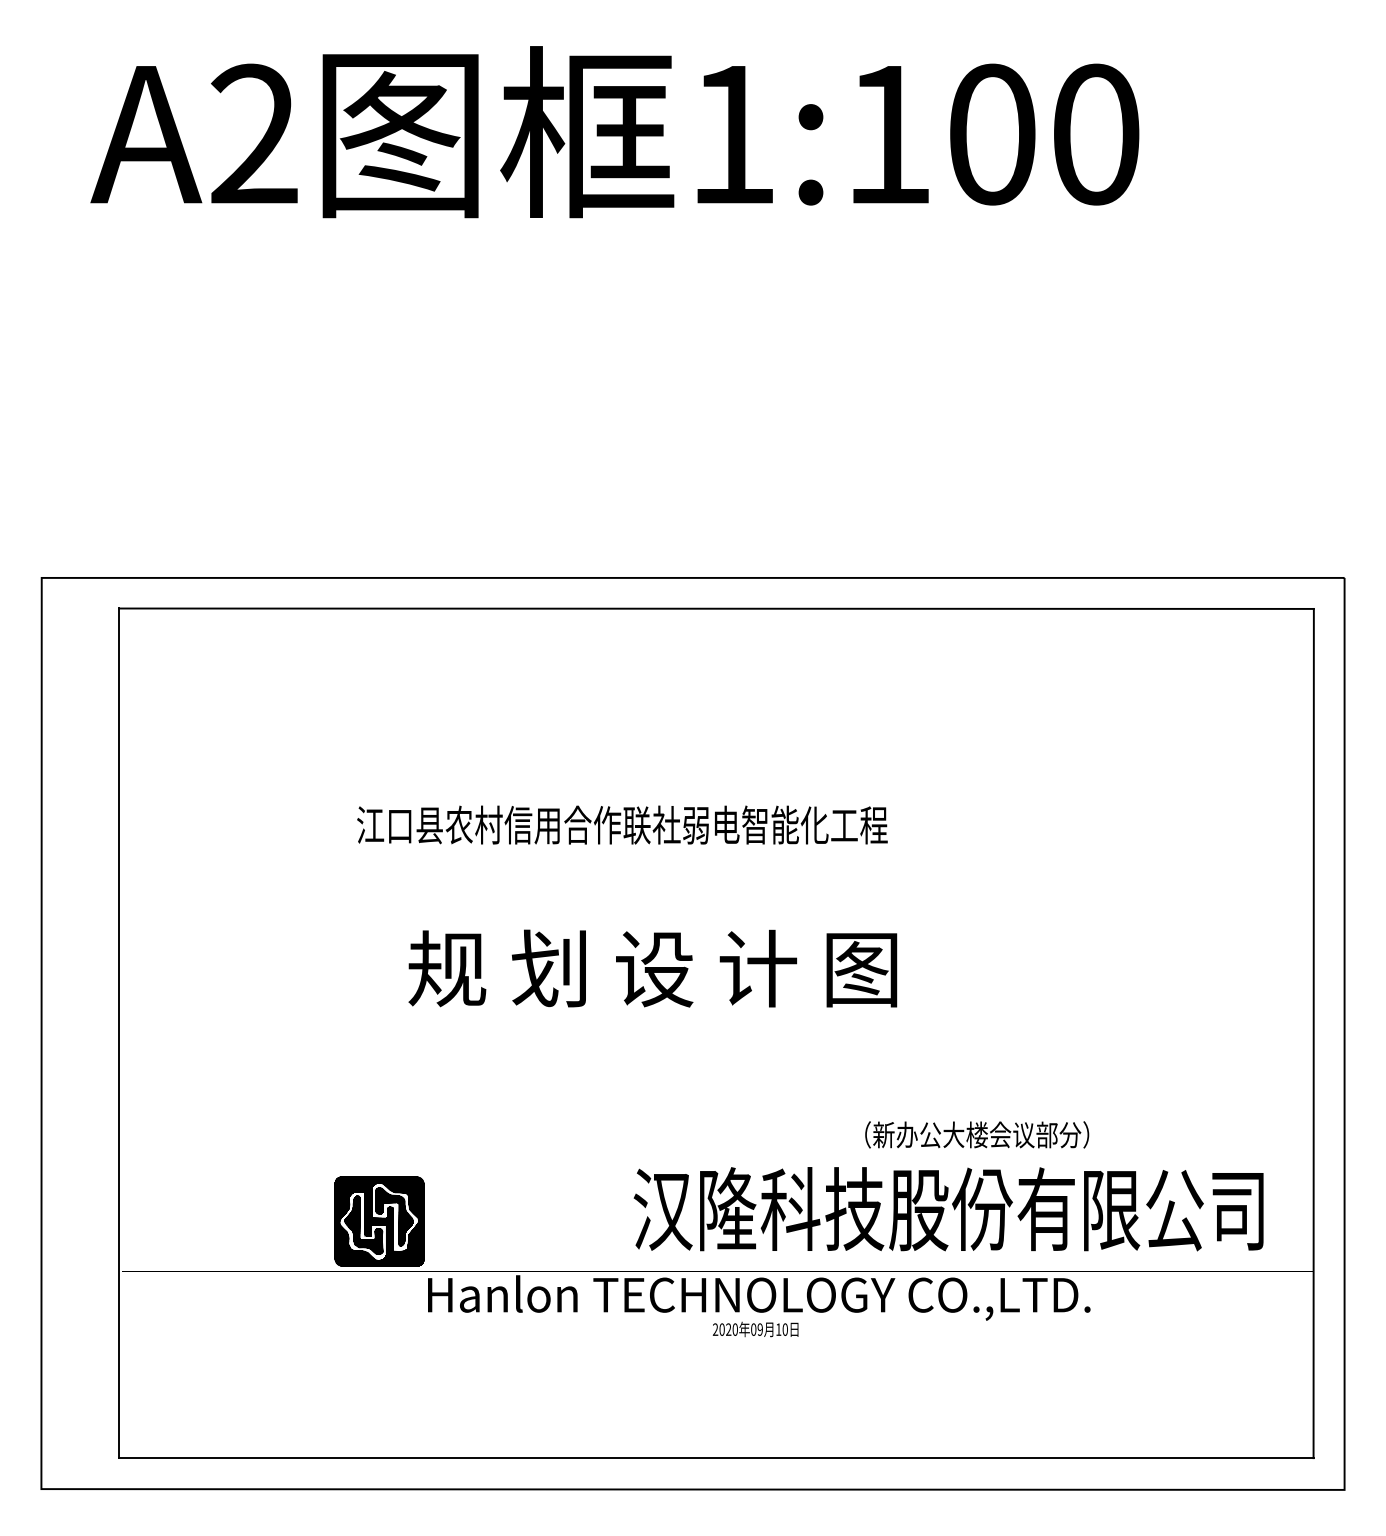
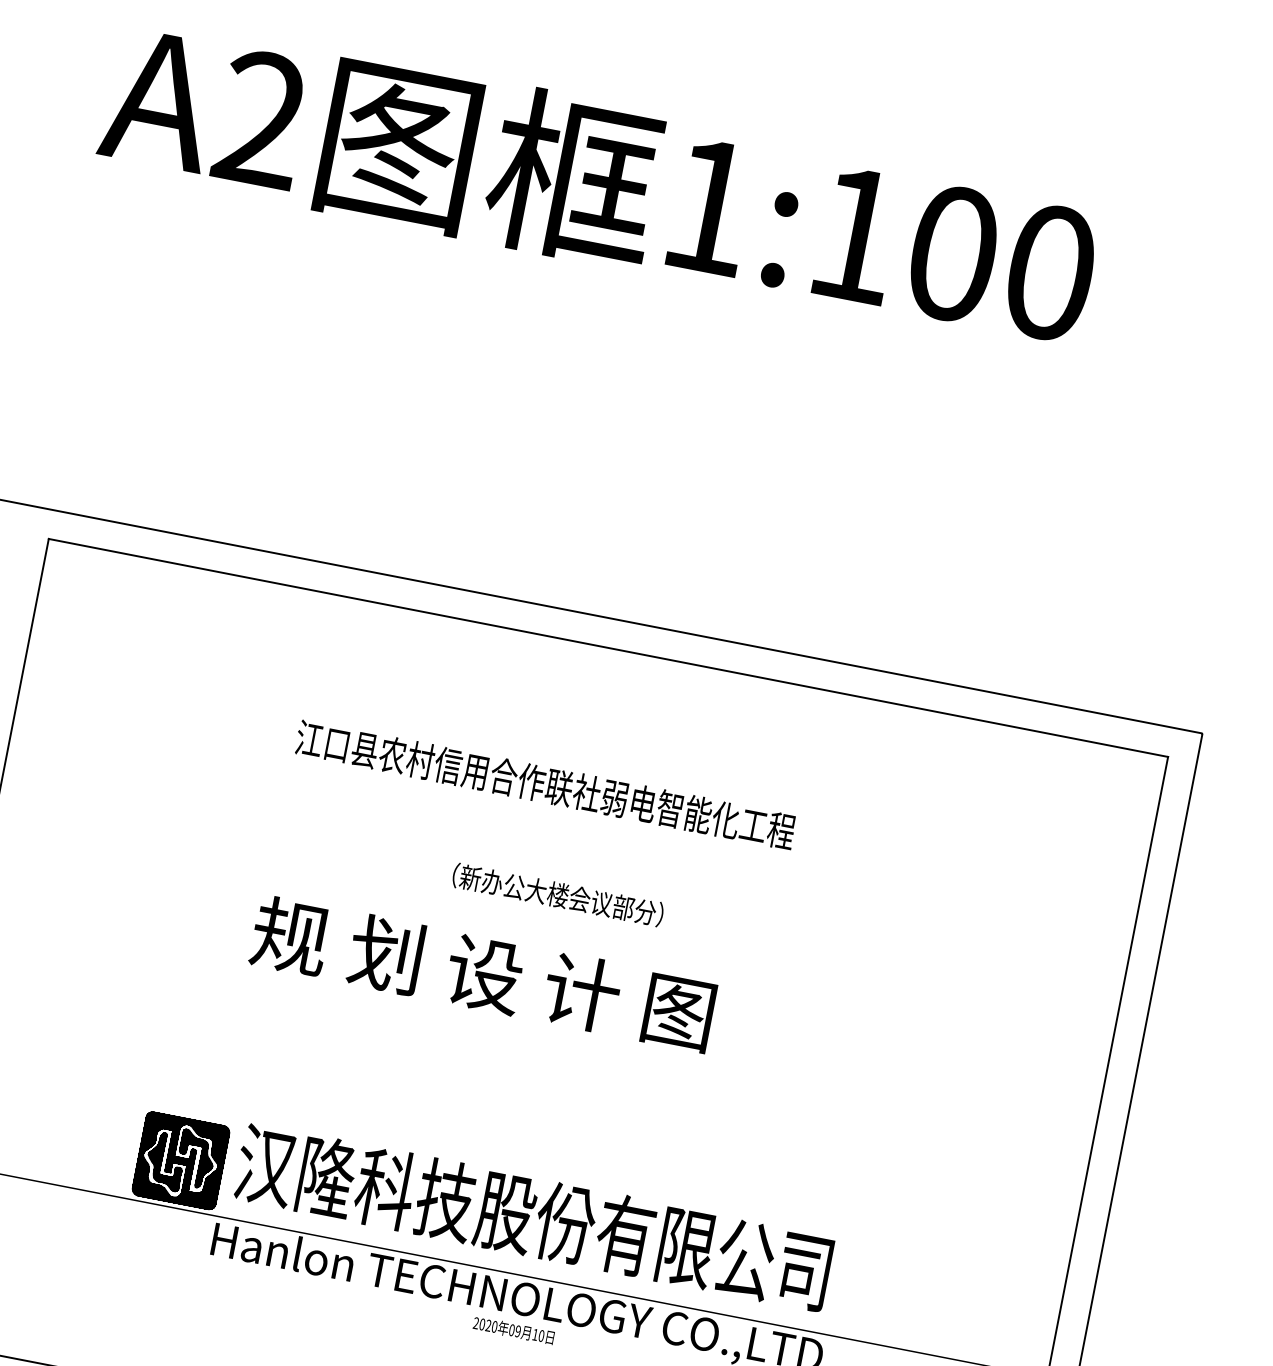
text: (622, 824) -> (545, 784), moved
text: (977, 1134) -> (558, 894), moved
text: (948, 1209) -> (533, 1217), moved

